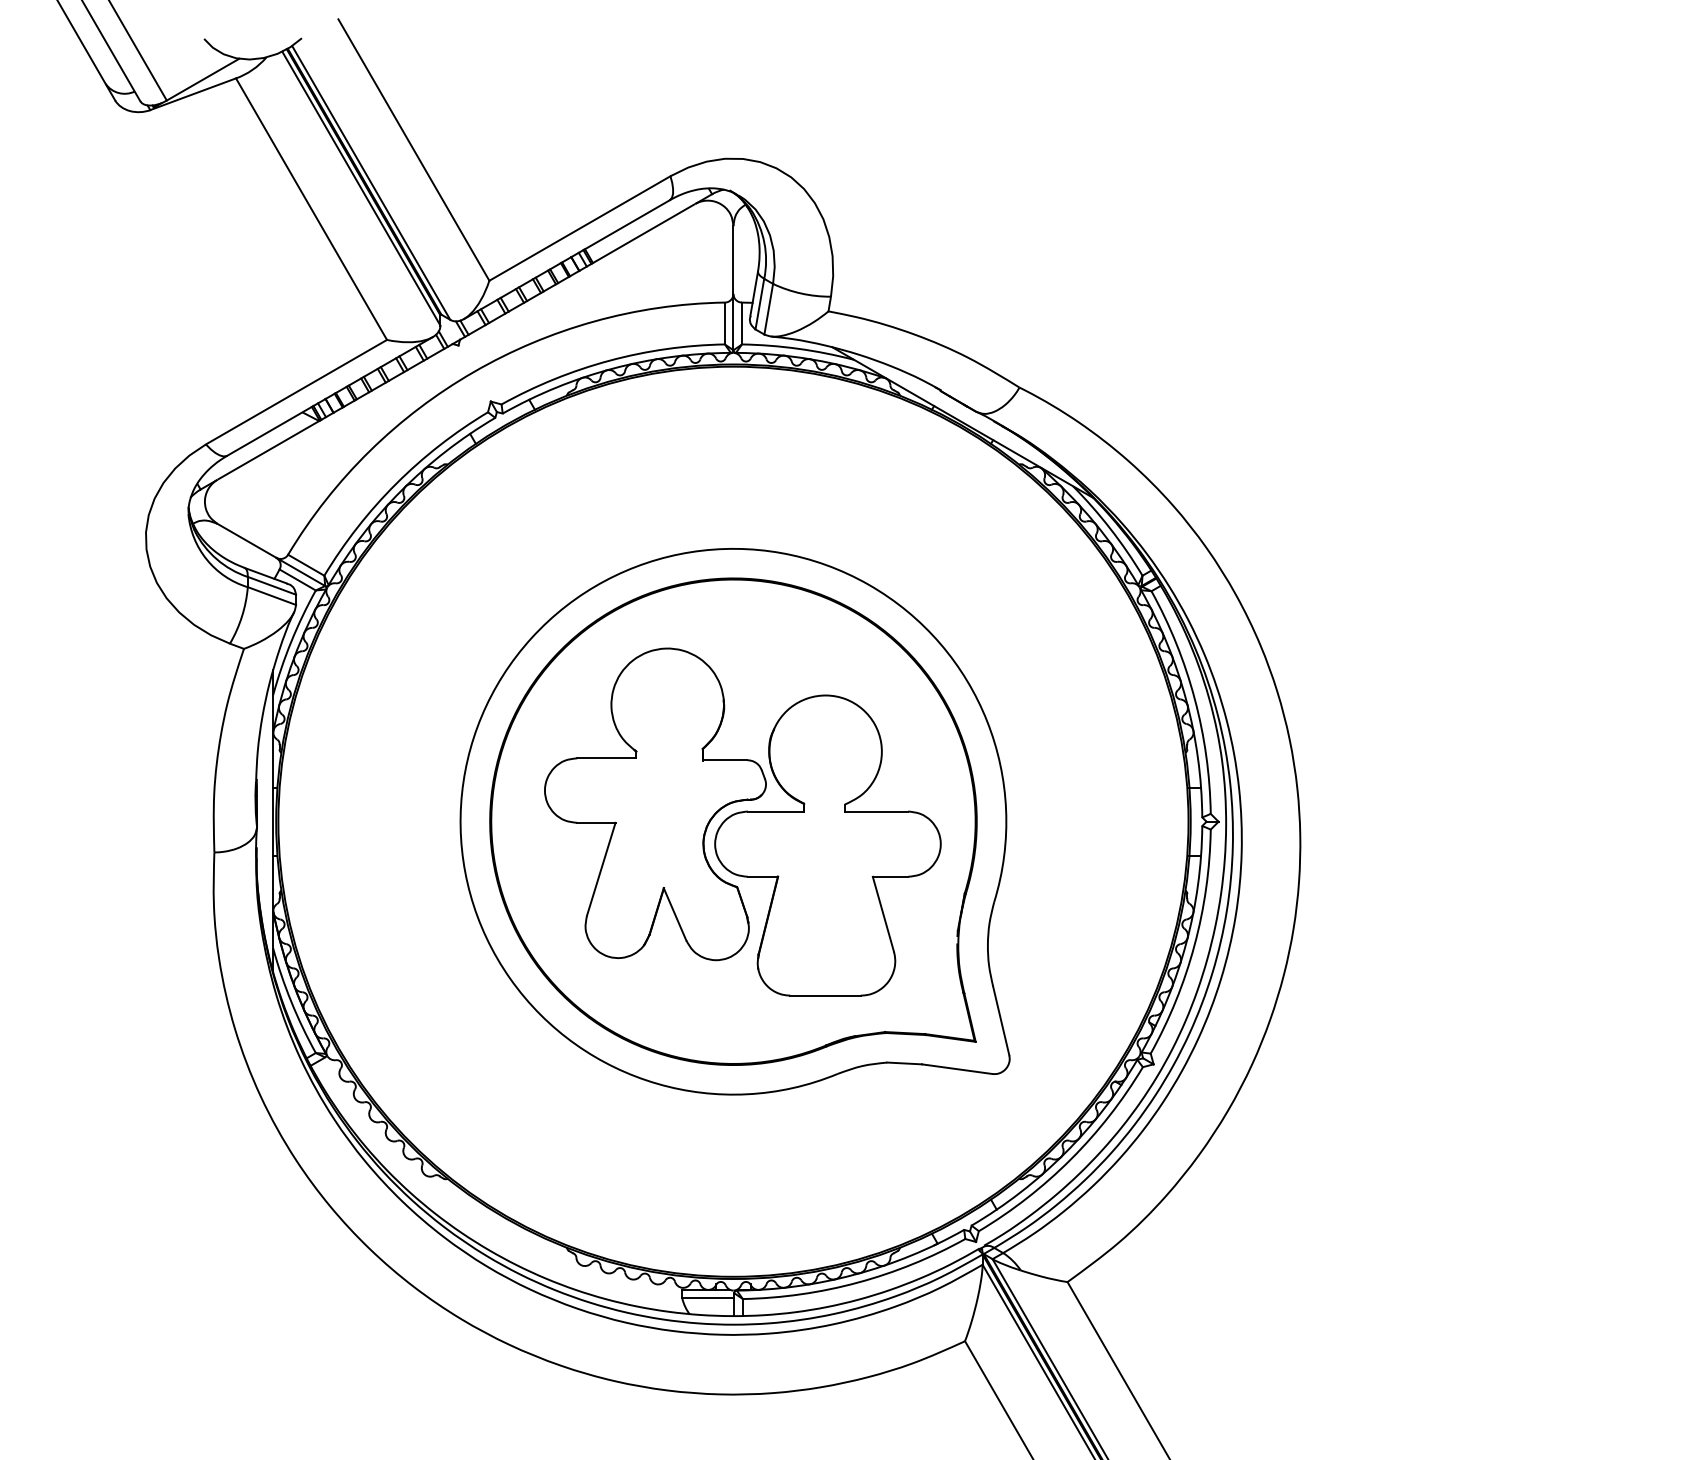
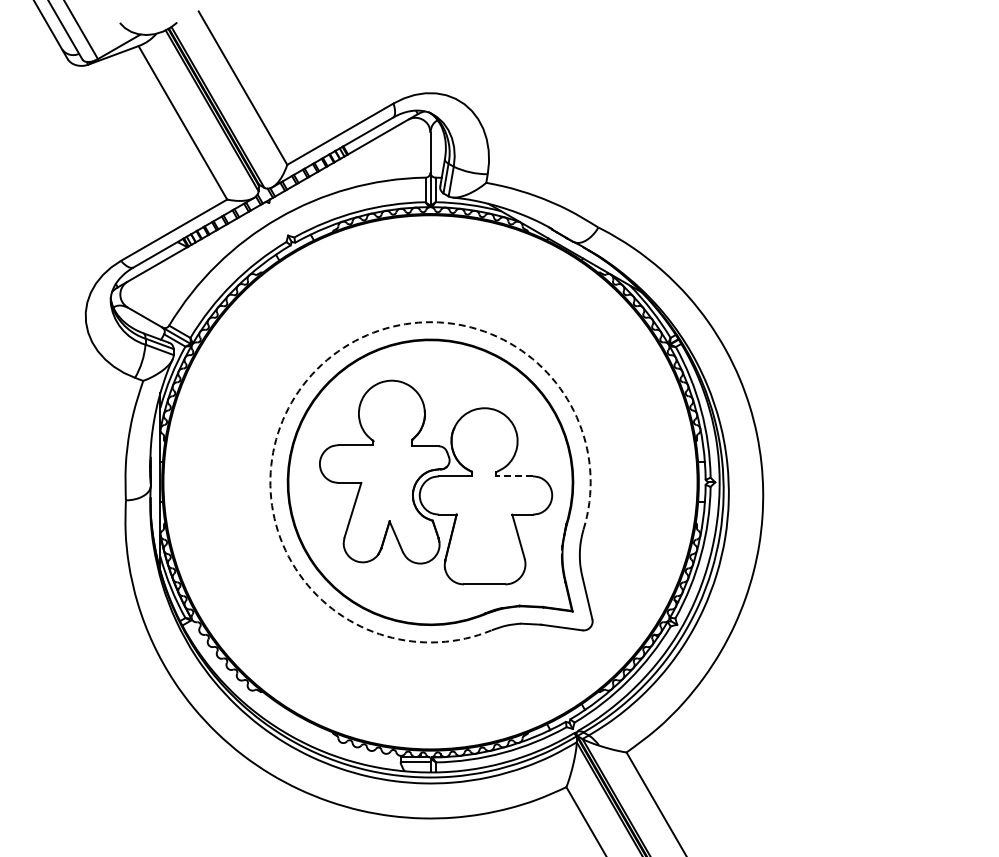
arc: (532, 637) -> (312, 374), solid -> dashed
line: (876, 811) -> (514, 476), solid -> dashed

